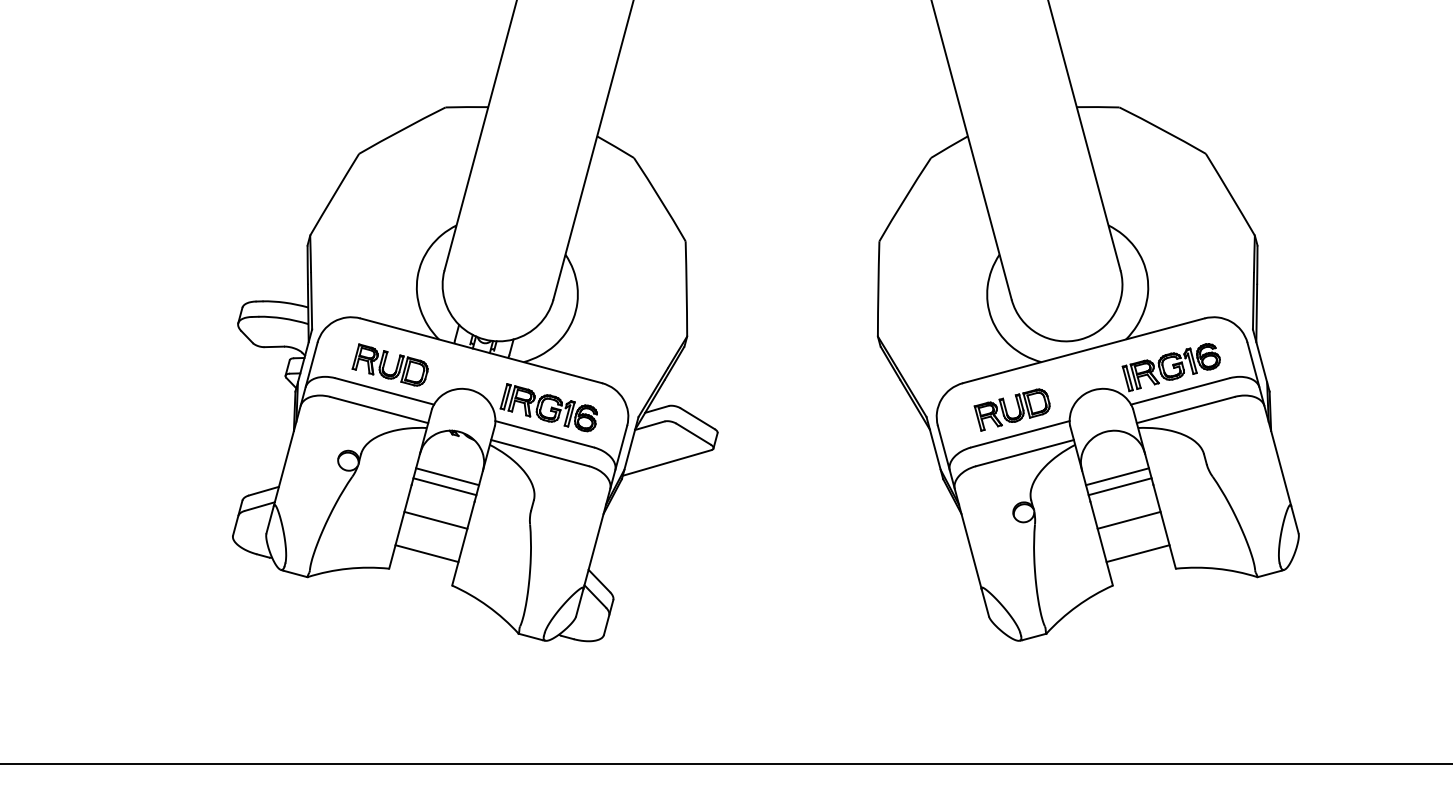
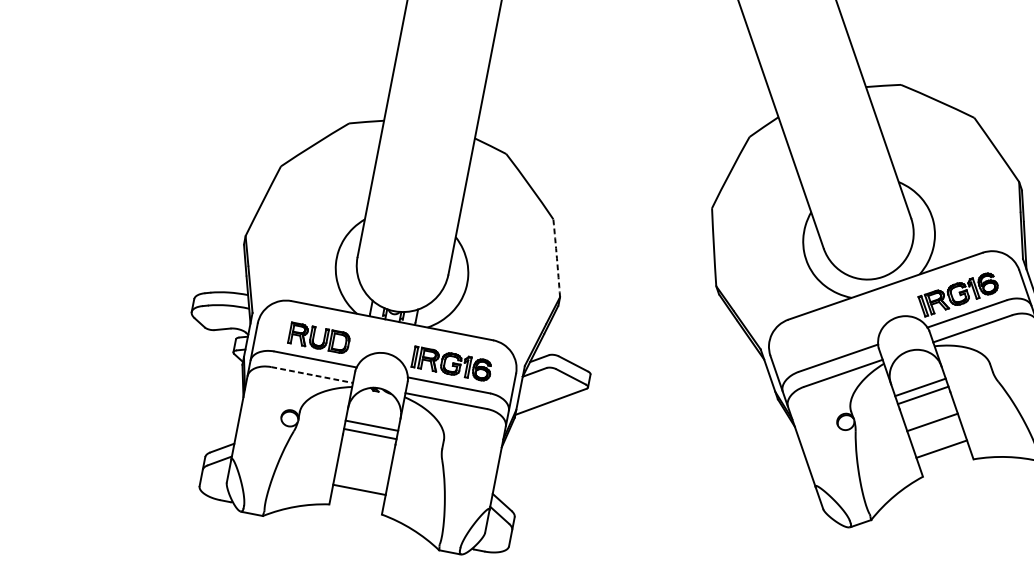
arc: (686, 288) -> (556, 257), solid -> dashed
part: (1011, 409) -> (829, 338), removed
line: (379, 410) -> (312, 375), solid -> dashed
line: (435, 519) -> (364, 461), removed

